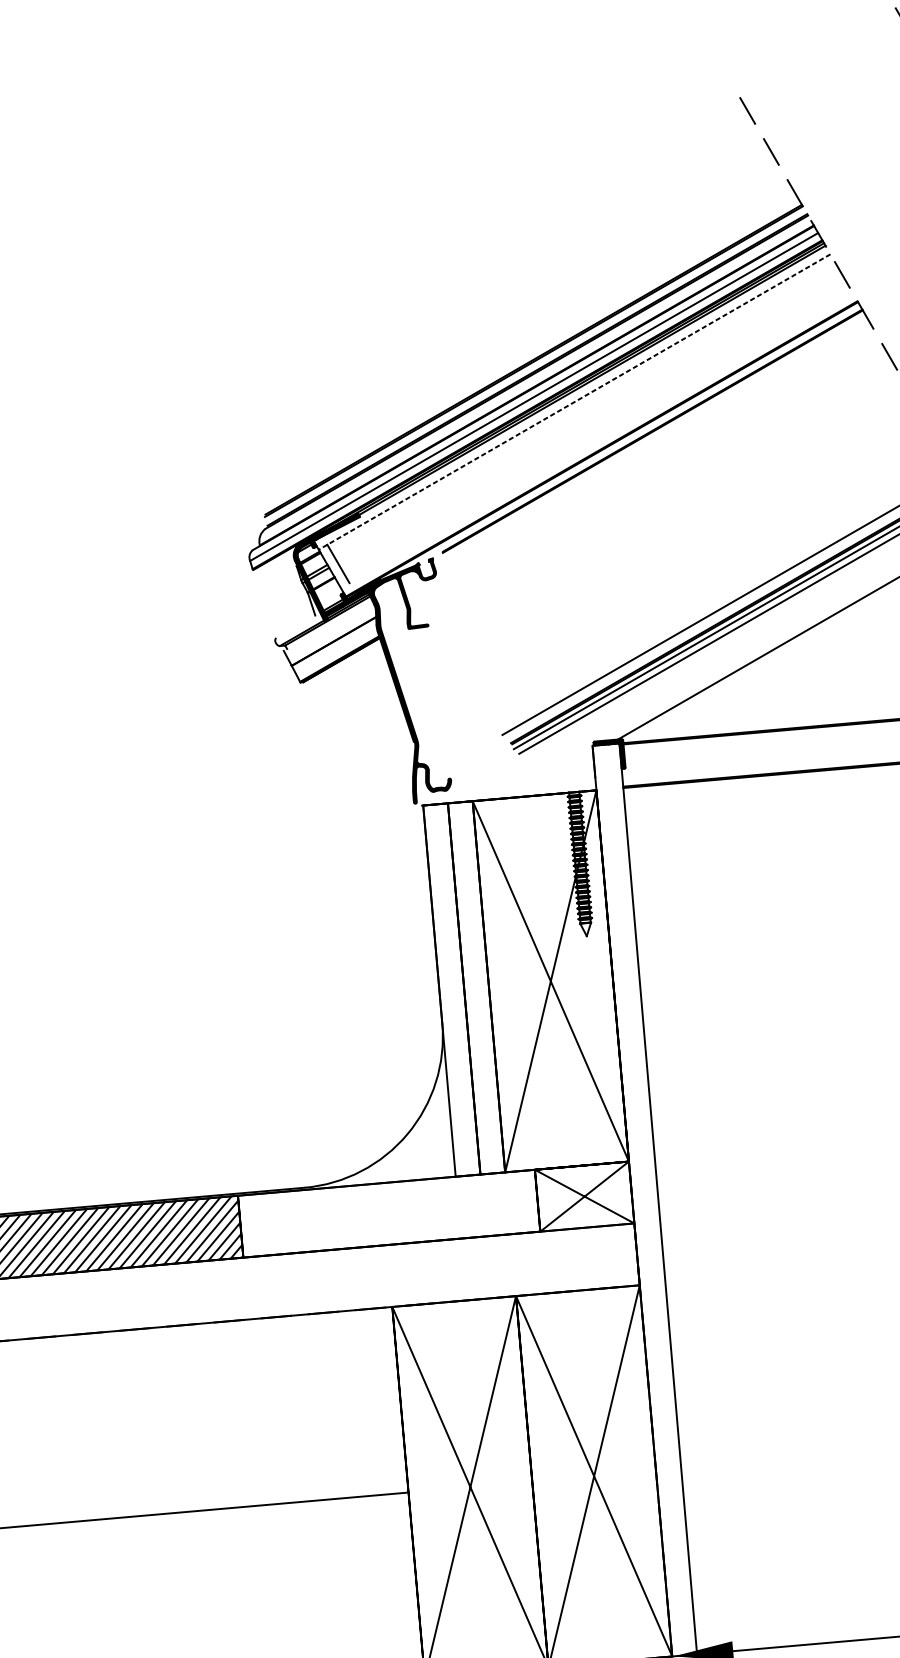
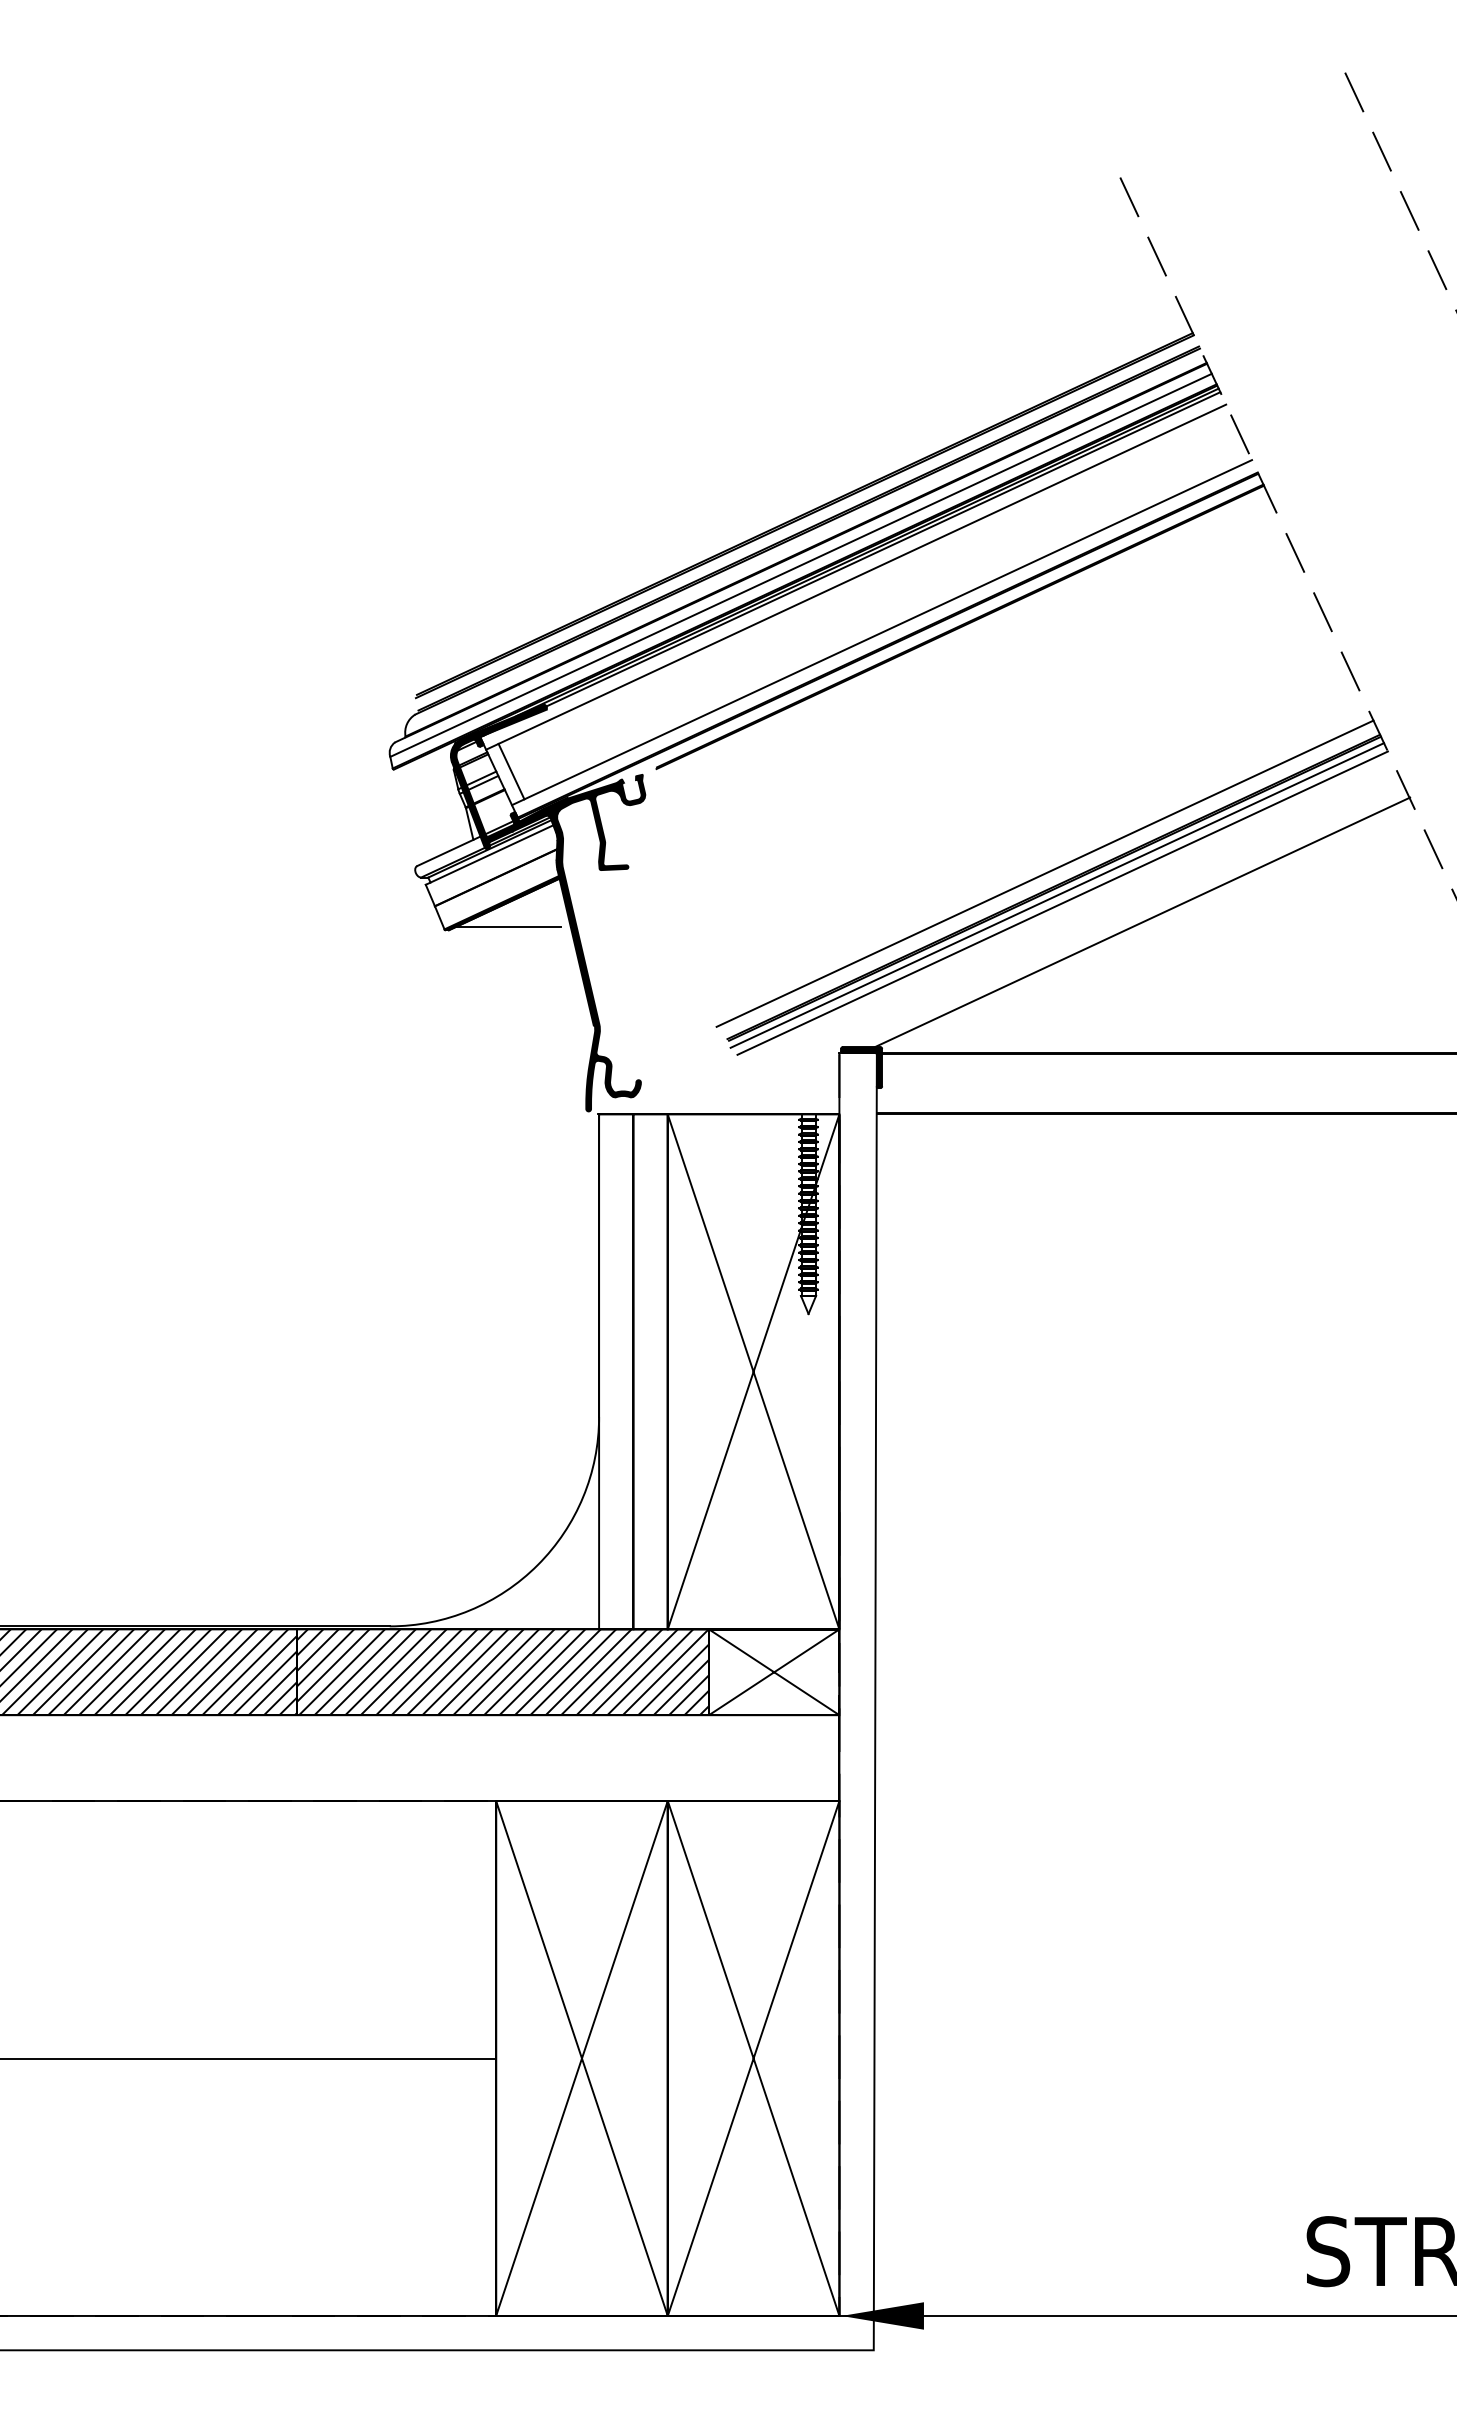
line: (574, 402) -> (855, 577), dashed -> solid
line: (596, 440) -> (881, 632), added
line: (298, 625) -> (448, 851), added
line: (327, 625) -> (489, 854), added
line: (346, 676) -> (508, 927), added
hatch: (388, 1213) -> (502, 1672), added

